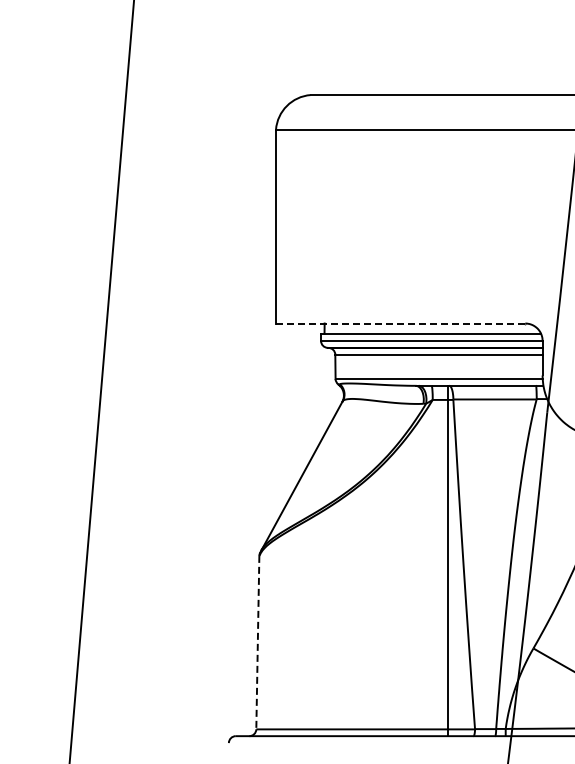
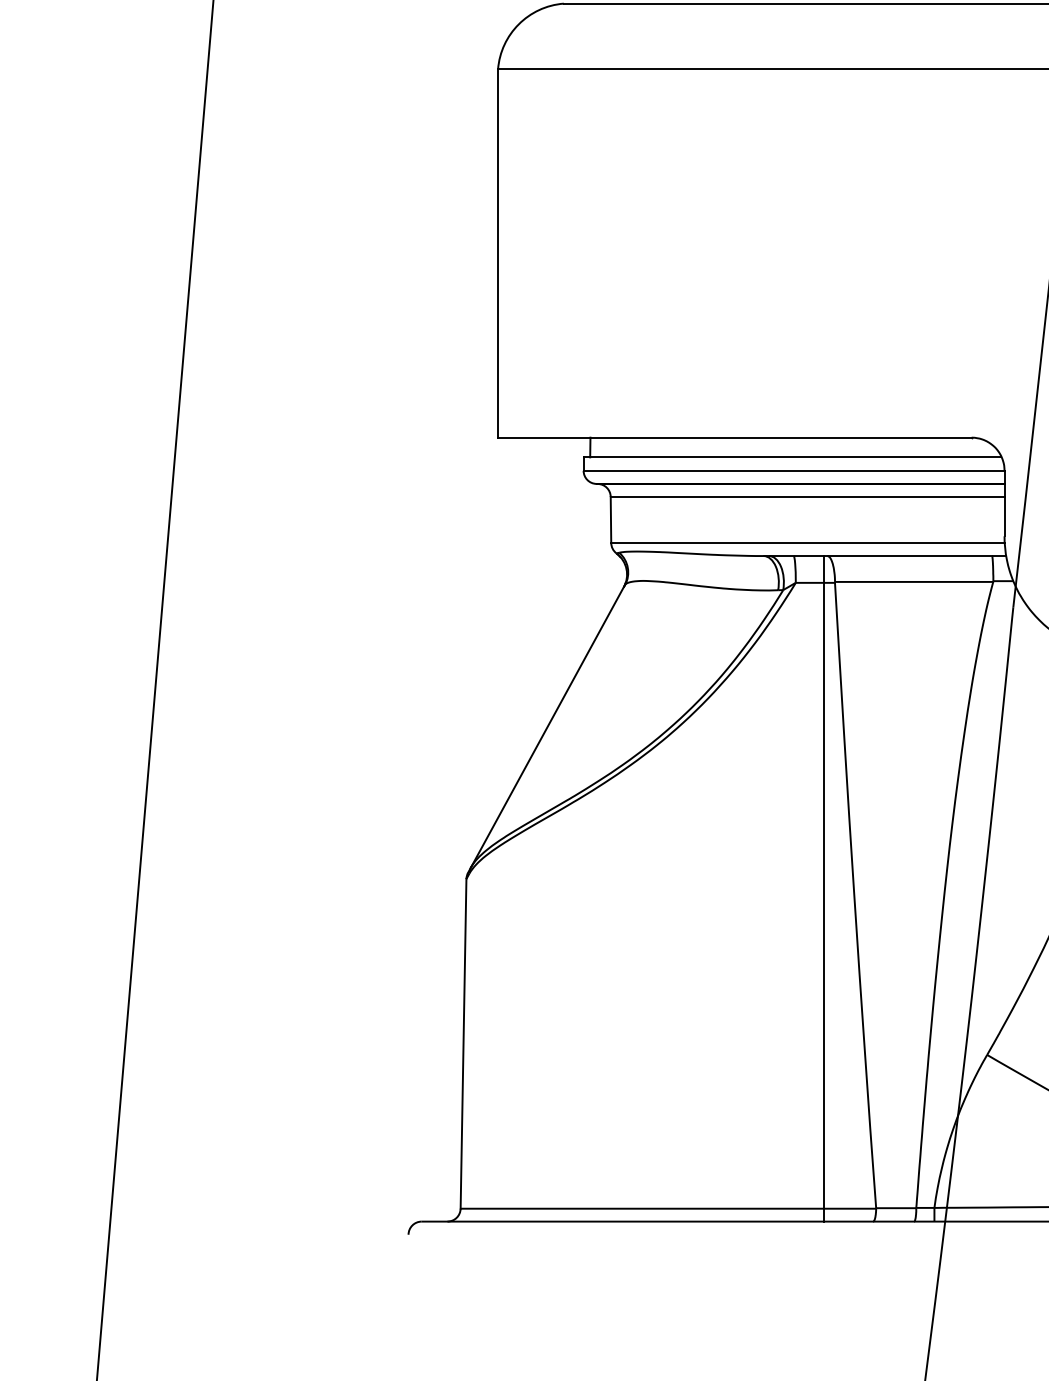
line: (400, 323) -> (734, 437), dashed -> solid
line: (257, 642) -> (462, 1043), dashed -> solid

